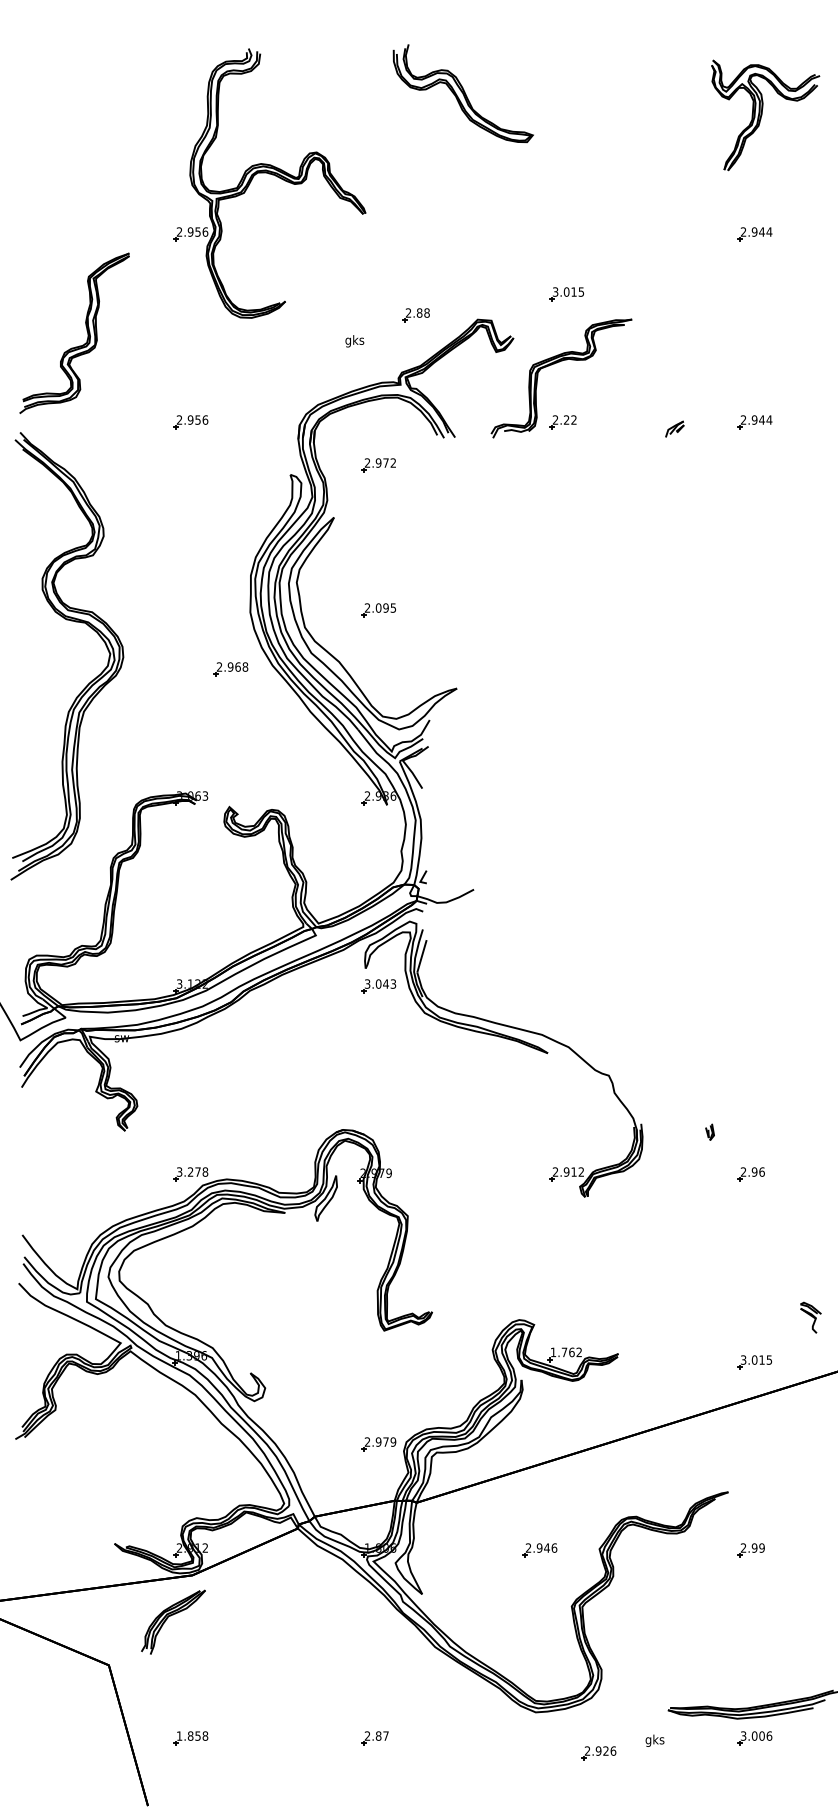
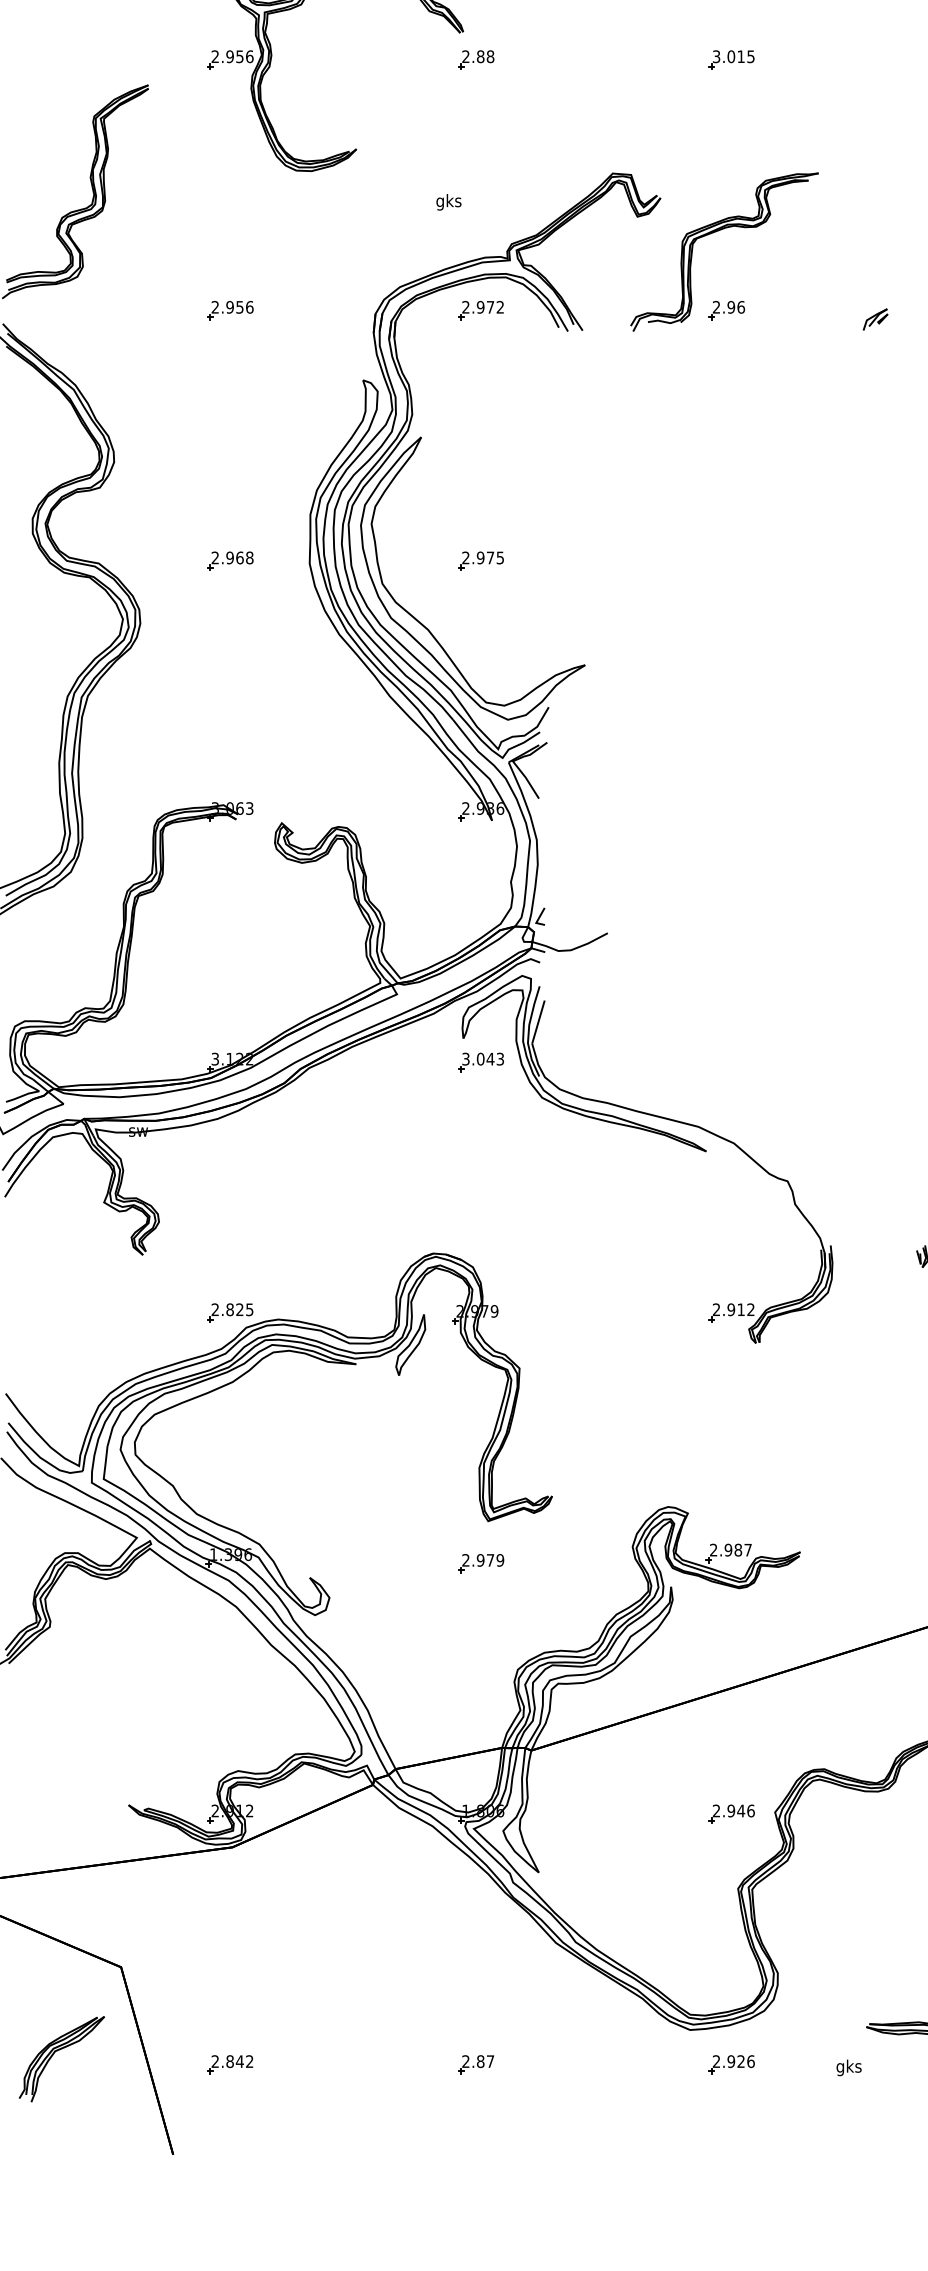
part: (566, 294) -> (731, 59), moved
part: (415, 315) -> (475, 59), moved
text: (569, 419) -> (735, 306), 2.22 -> 2.96
part: (378, 465) -> (480, 310), moved
text: (381, 607) -> (484, 557), 2.095 -> 2.975
part: (230, 669) -> (229, 561), moved
text: (192, 1171) -> (232, 1309), 3.278 -> 2.825
text: (565, 1352) -> (729, 1550), 1.762 -> 2.987
part: (378, 1444) -> (480, 1563), moved
part: (539, 1550) -> (731, 1814), moved
part: (173, 1621) -> (61, 2058), moved
text: (192, 1735) -> (232, 2060), 1.858 -> 2.842
part: (598, 1753) -> (731, 2064), moved

